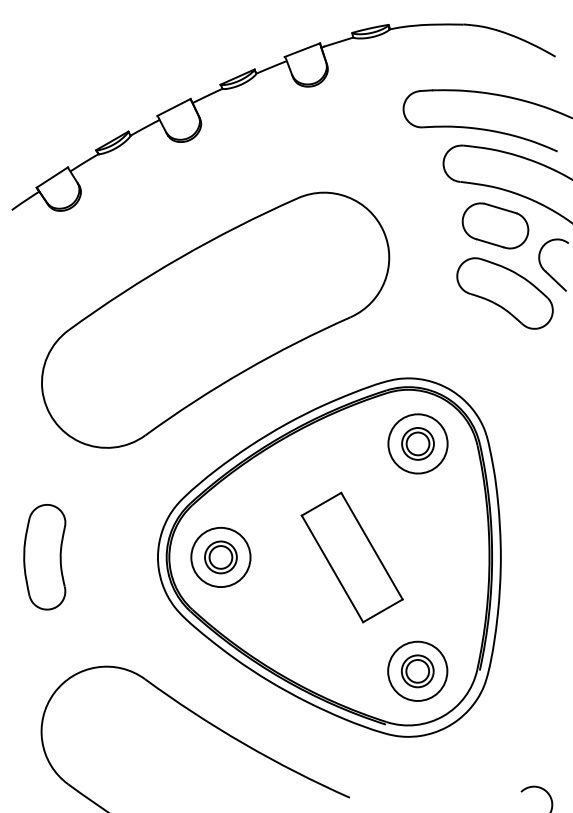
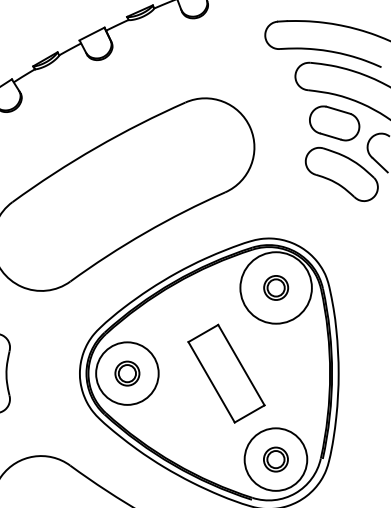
circle: (417, 443) -> (275, 287), size x1.6
circle: (220, 557) -> (127, 373), size x1.4
circle: (417, 670) -> (275, 458), size x1.4

